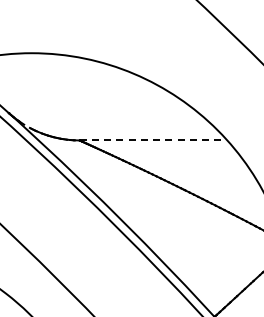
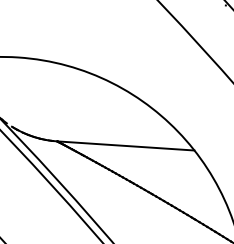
line: (153, 140) -> (125, 146), dashed -> solid

